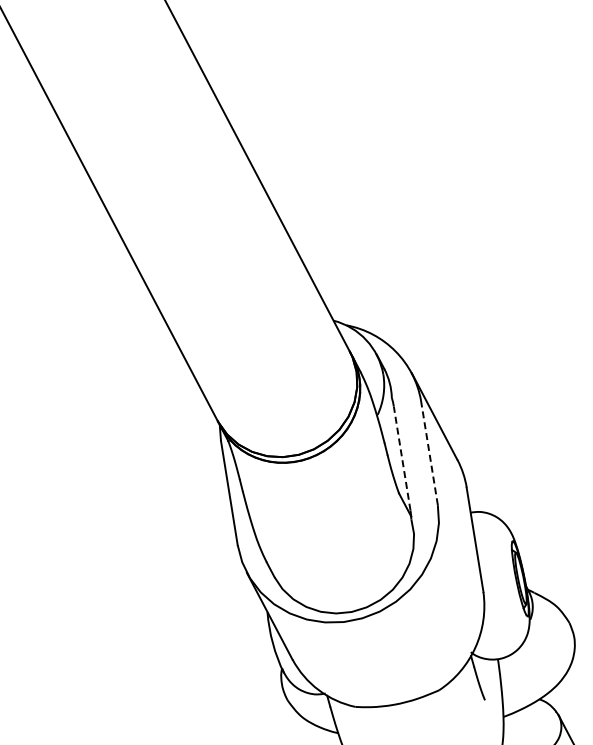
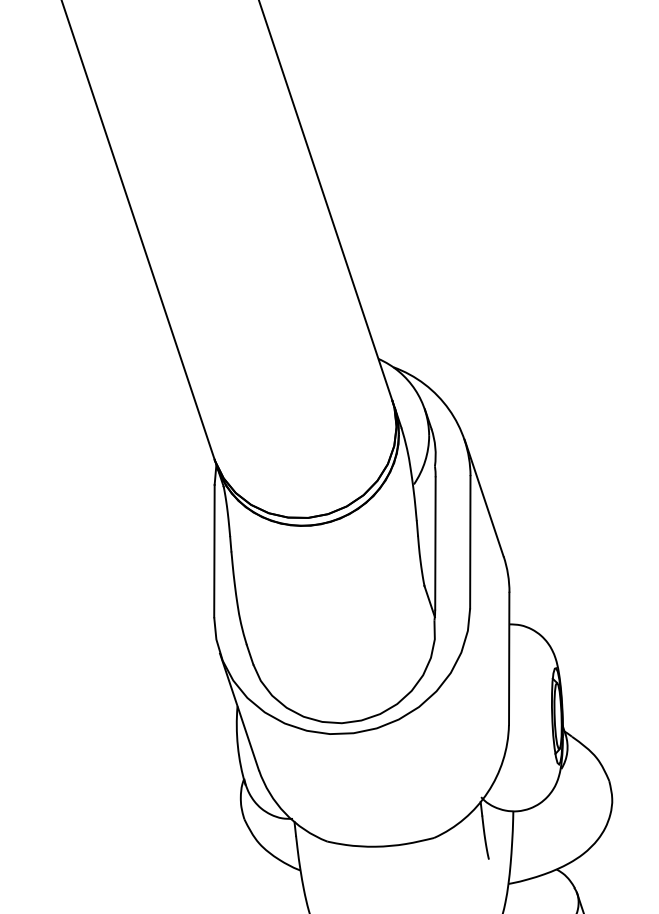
line: (429, 453) -> (470, 542), dashed -> solid
line: (402, 458) -> (435, 543), dashed -> solid

